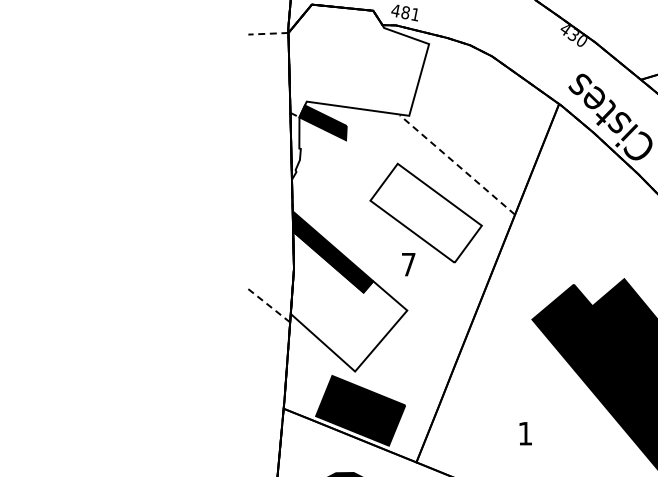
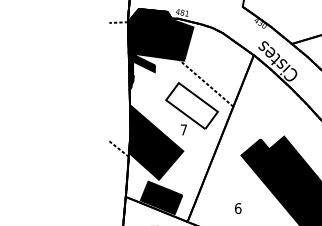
fill: (358, 91) -> (160, 49), added
fill: (349, 300) -> (156, 146), added
text: (526, 433) -> (238, 208), 1 -> 6

